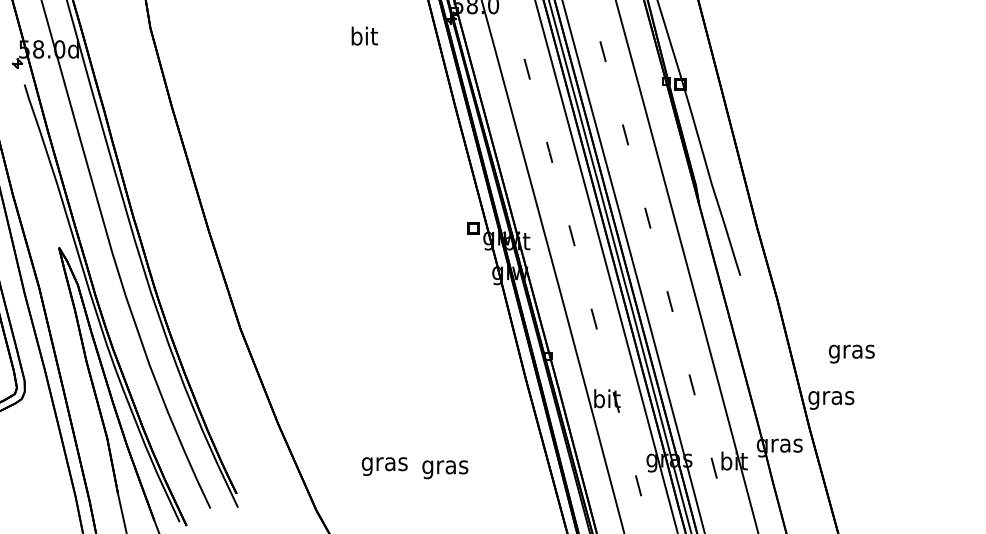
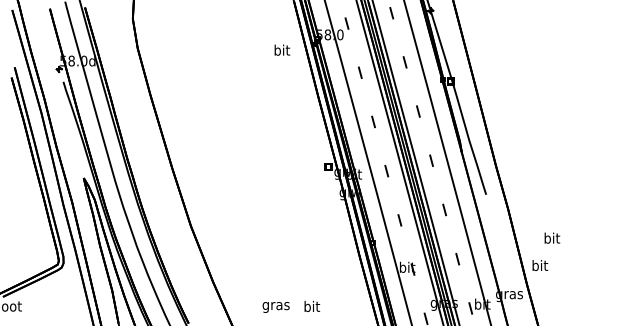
text: (365, 34) -> (282, 49), moved
text: (850, 351) -> (551, 239), gras -> bit
text: (830, 397) -> (539, 266), gras -> bit
text: (444, 466) -> (311, 307), gras -> bit

